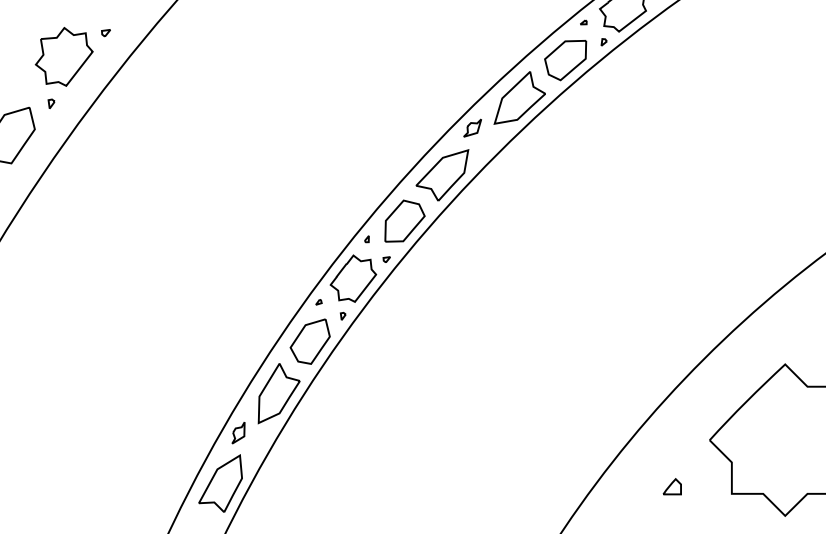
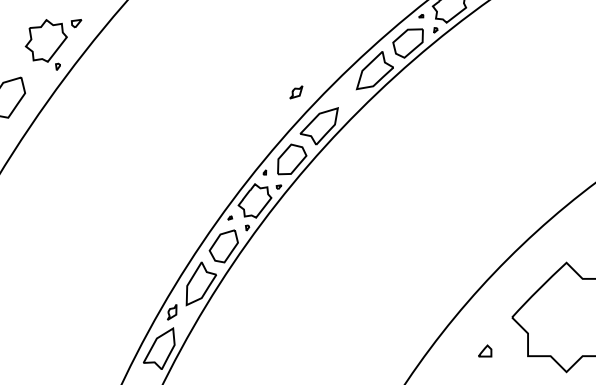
part: (105, 33) -> (76, 24), size x1.6
part: (51, 103) -> (58, 66), moved
part: (472, 127) -> (296, 91), moved

